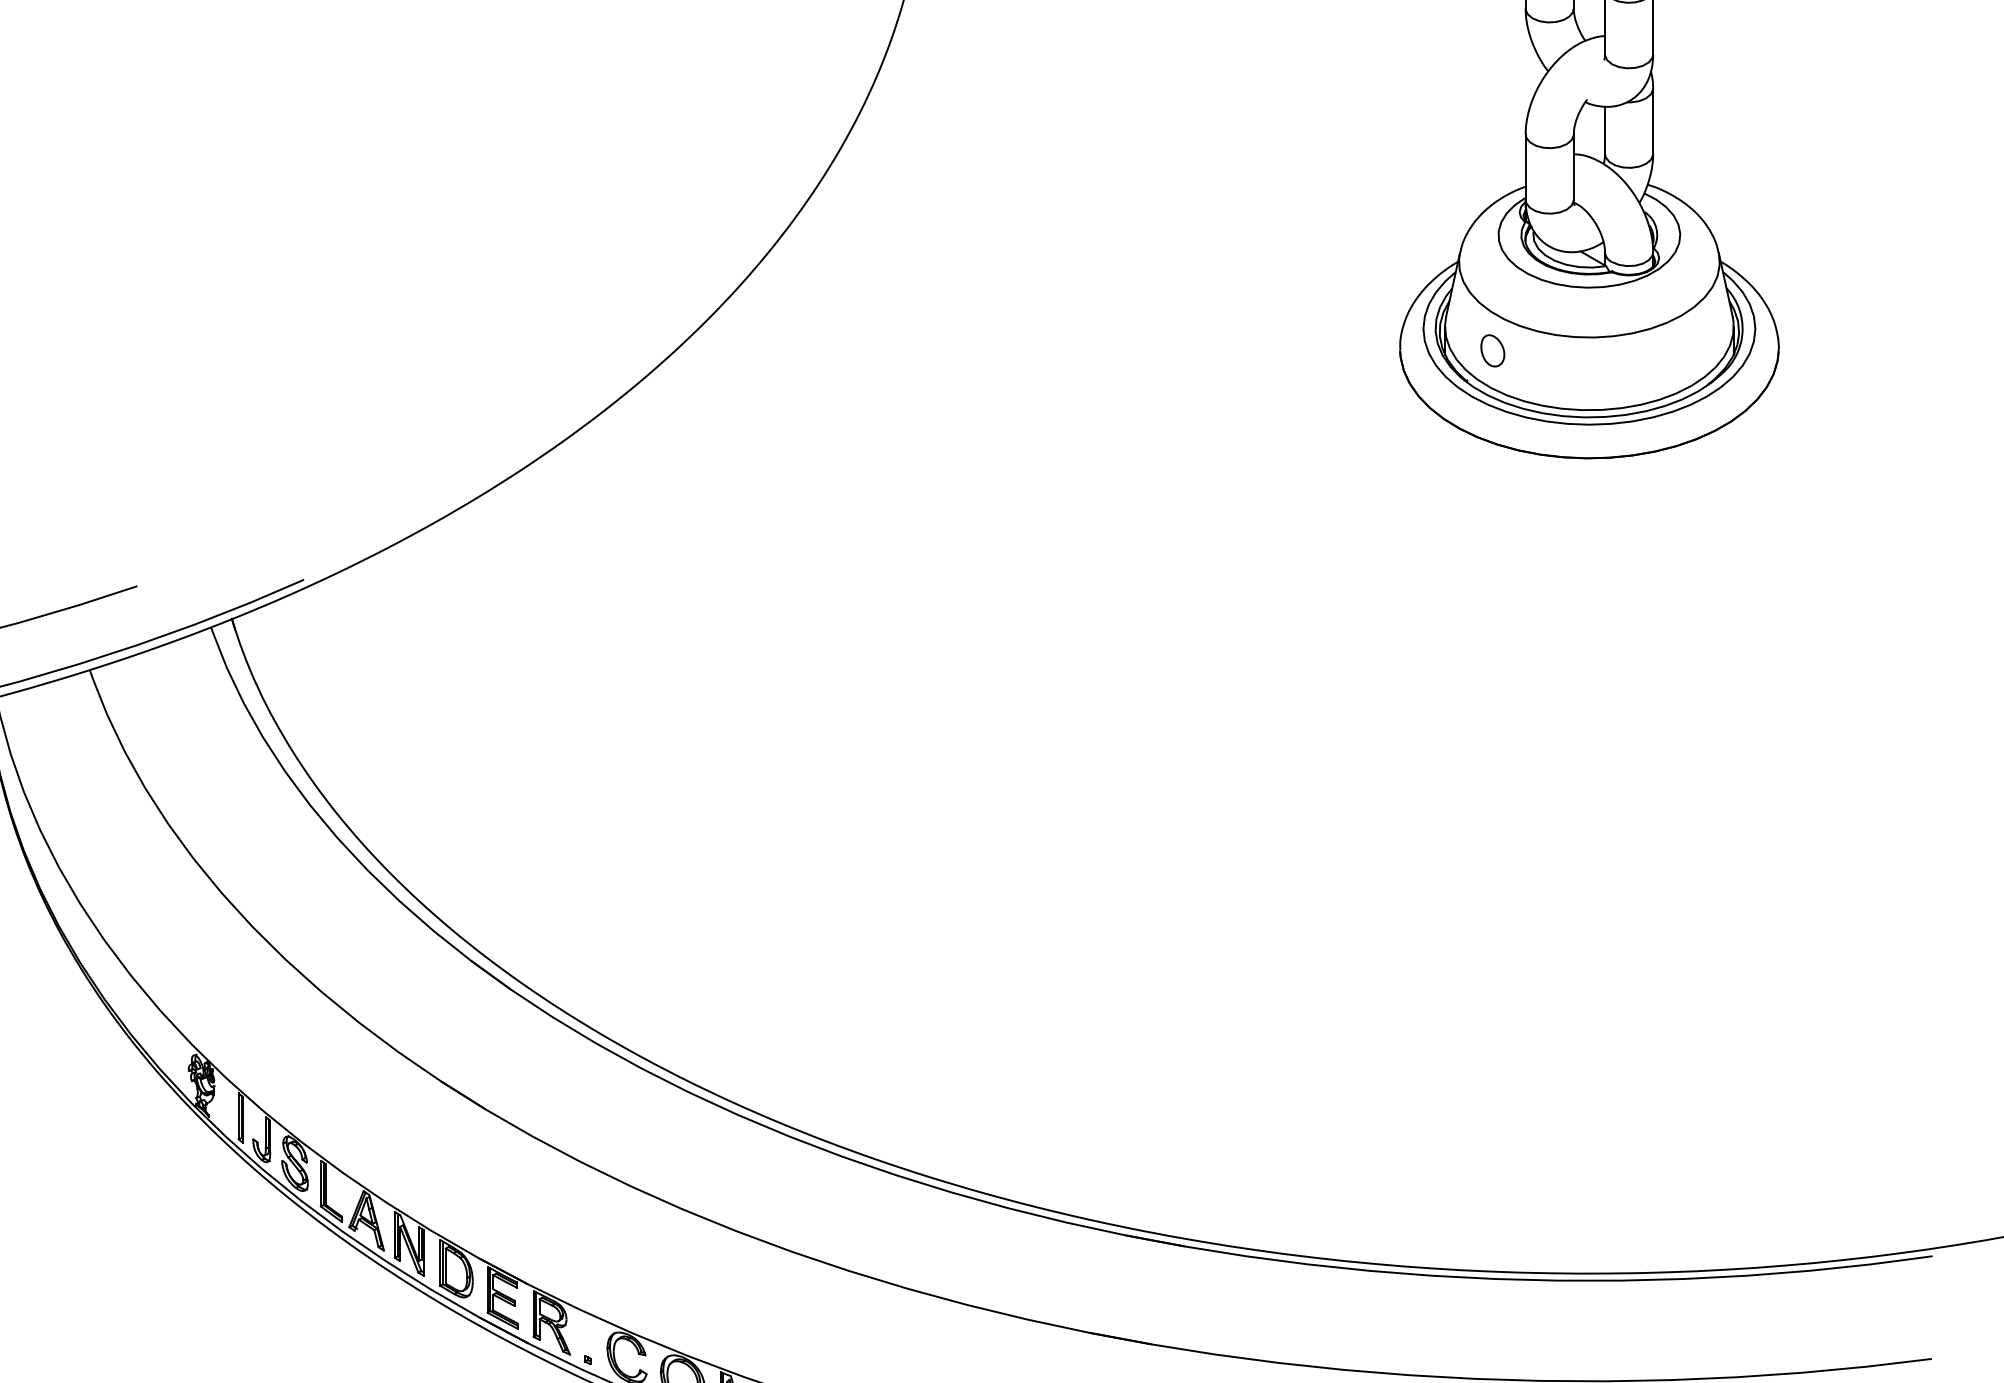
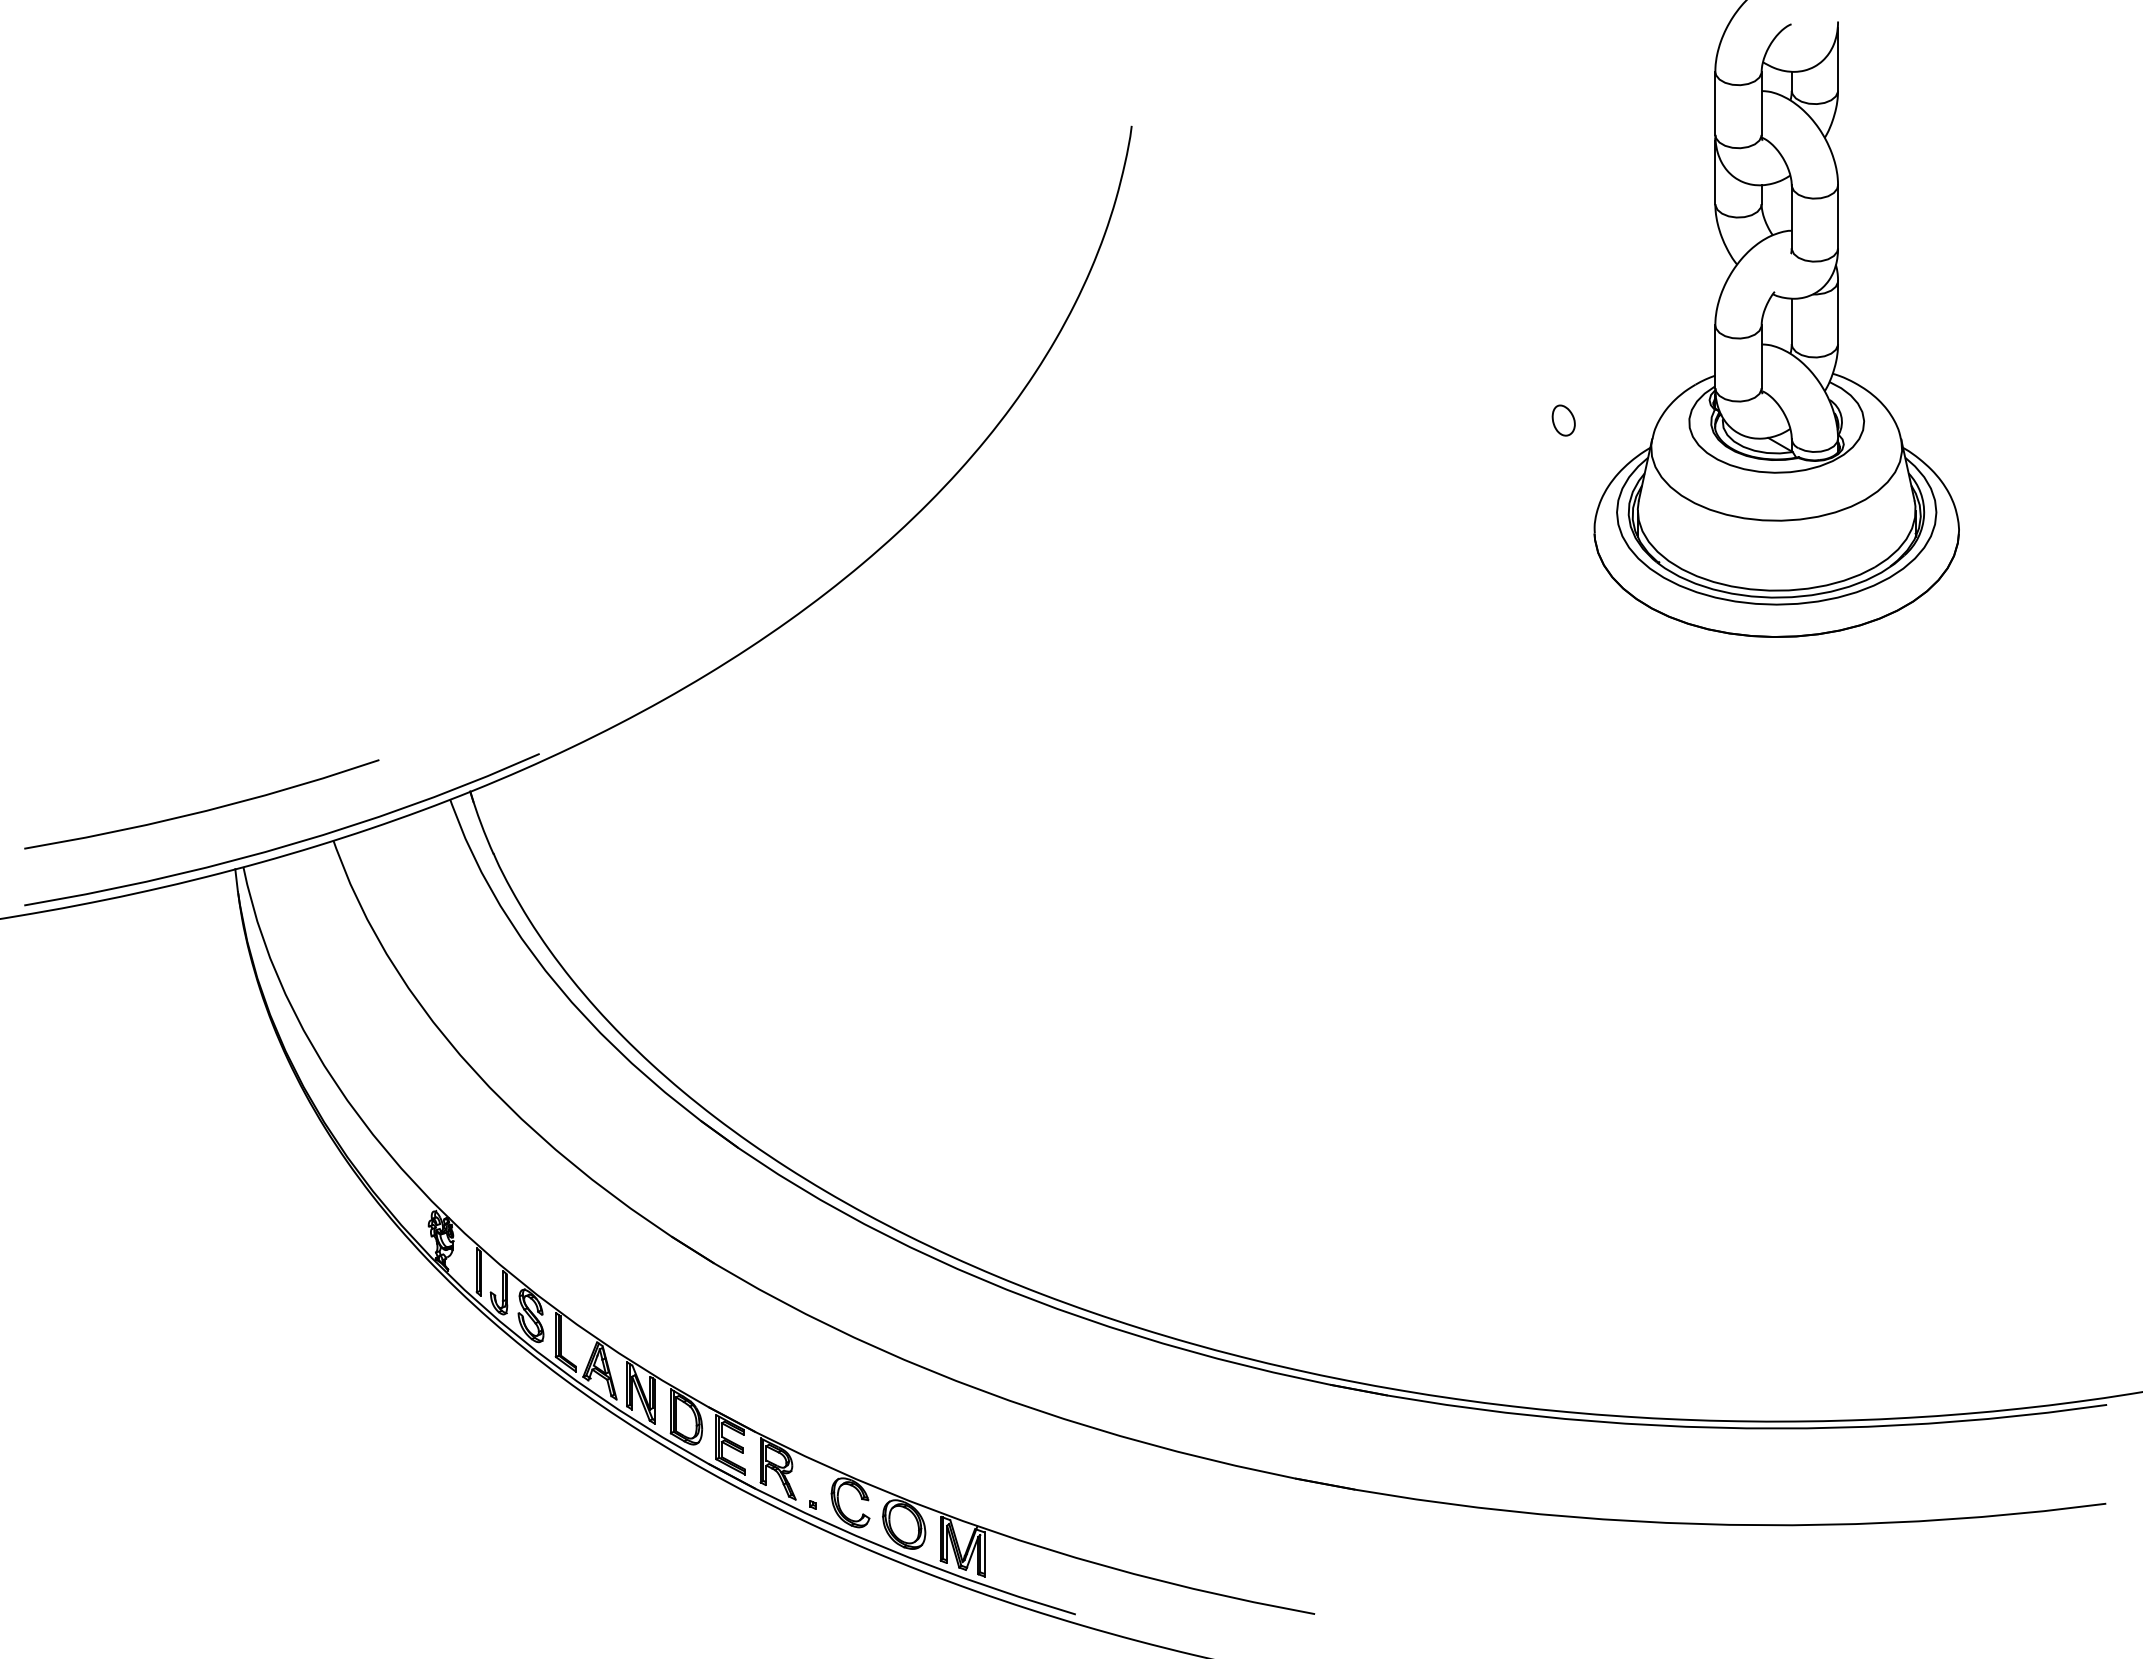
part: (1492, 350) -> (1563, 420), moved

